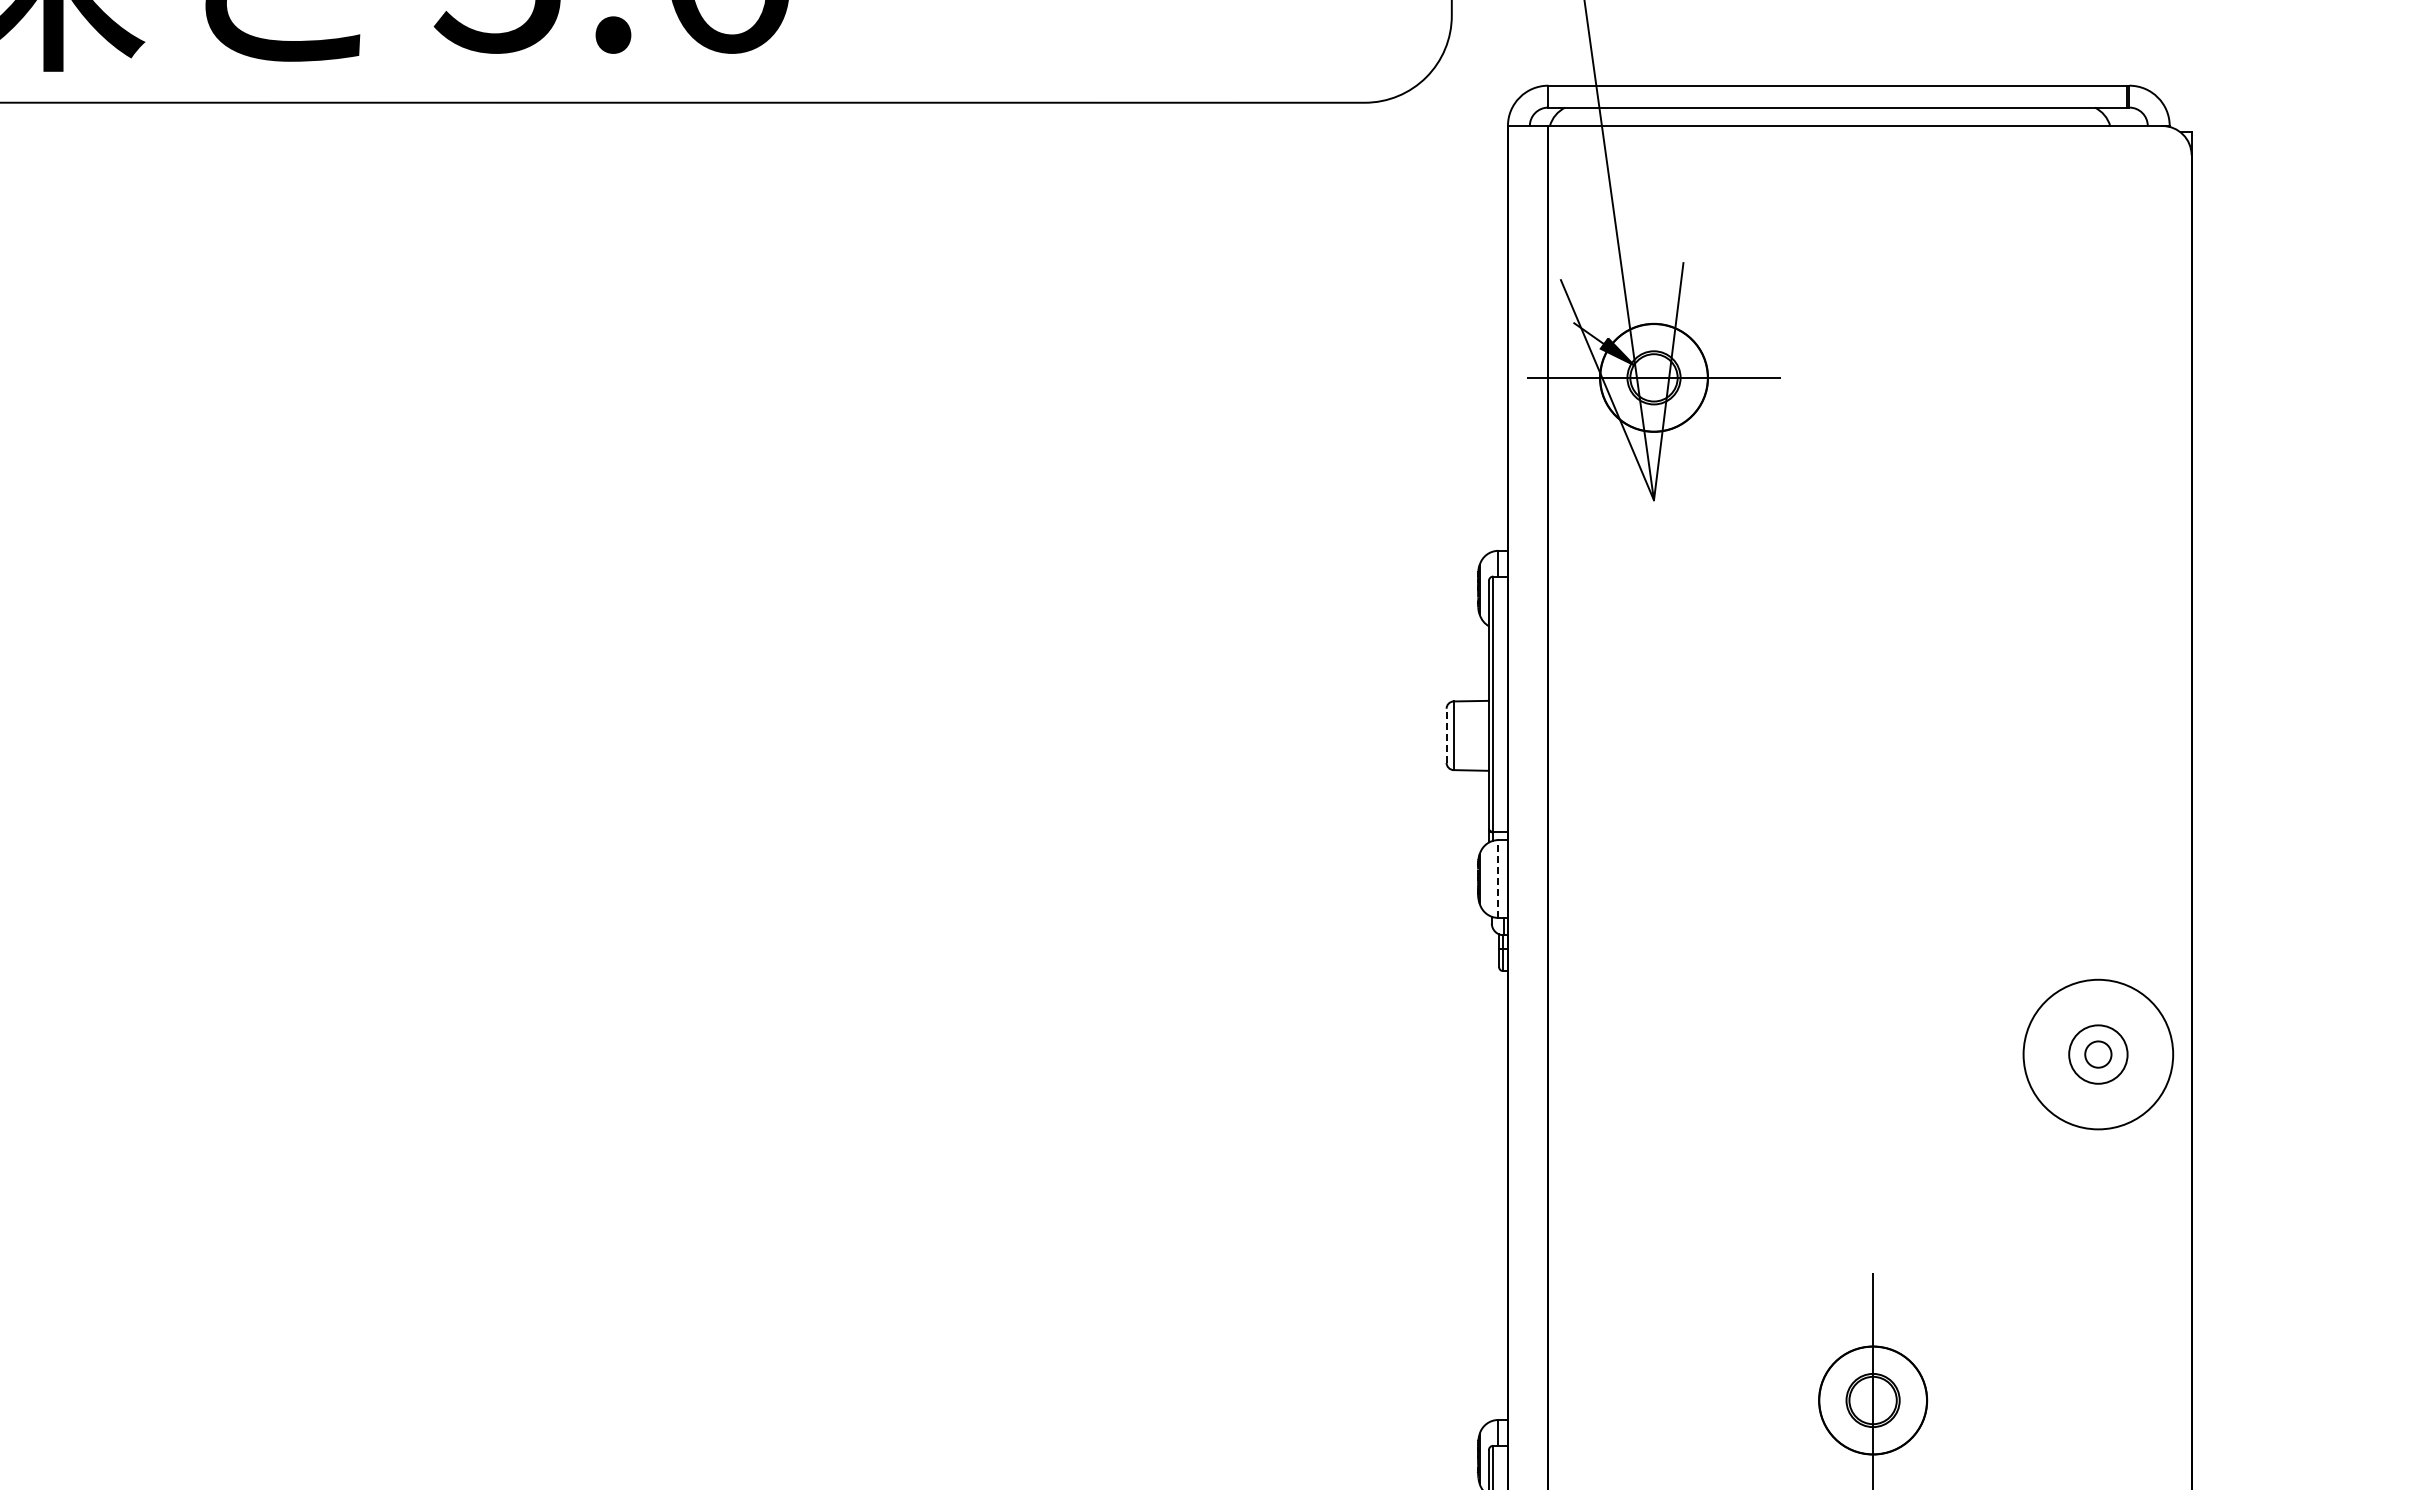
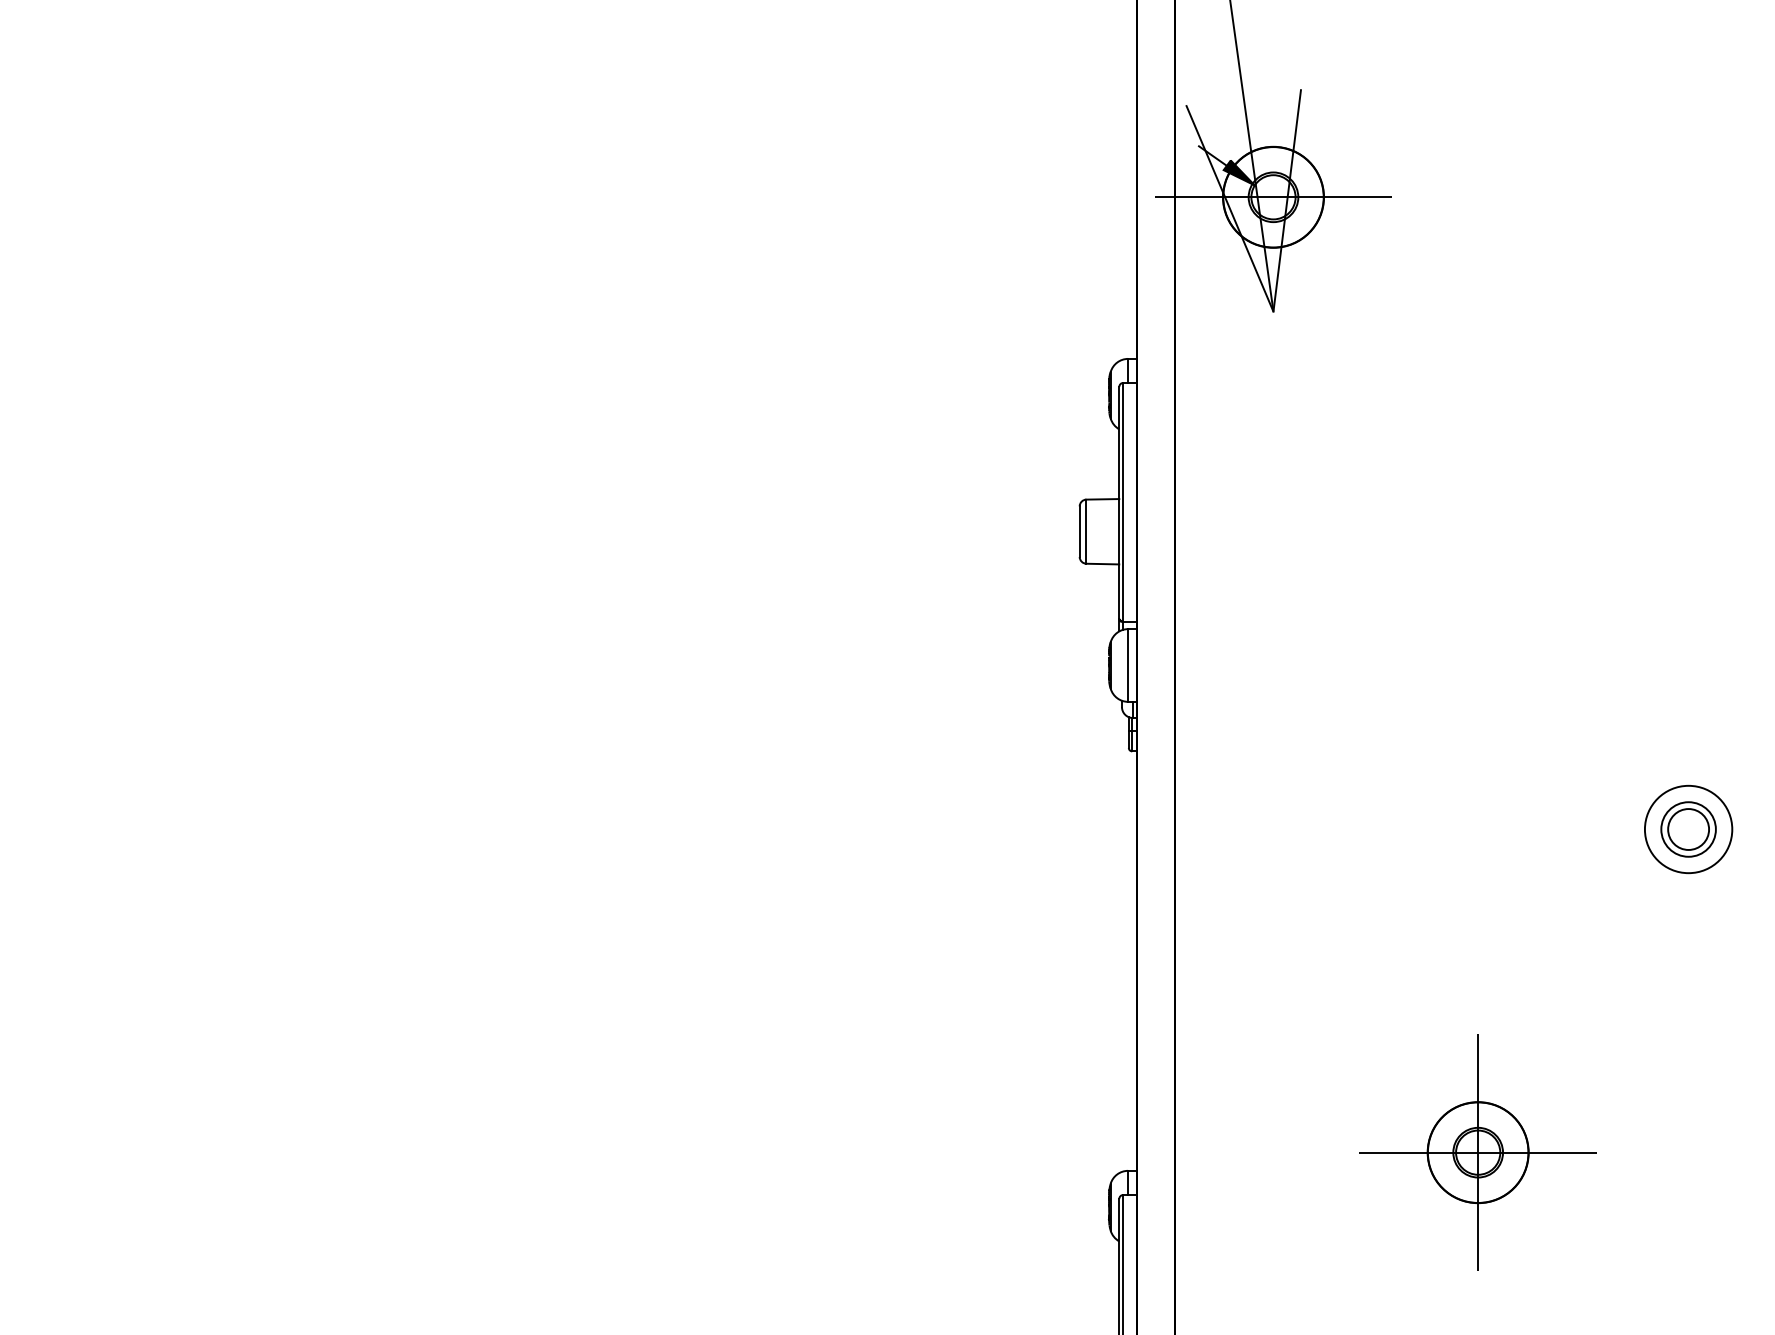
line: (1446, 735) -> (1079, 531), dashed -> solid
line: (1498, 879) -> (1128, 665), dashed -> solid
circle: (2098, 1054) -> (1688, 829), size x0.62
circle: (2098, 1054) -> (1688, 829), size x1.67
line: (1873, 1400) -> (1478, 1152), added

